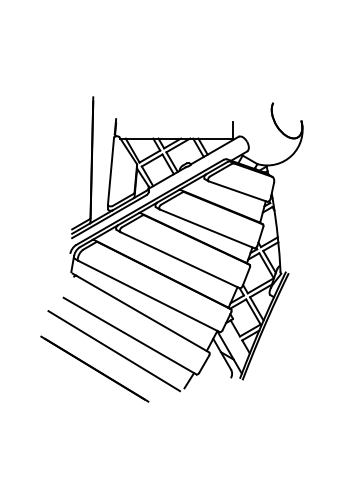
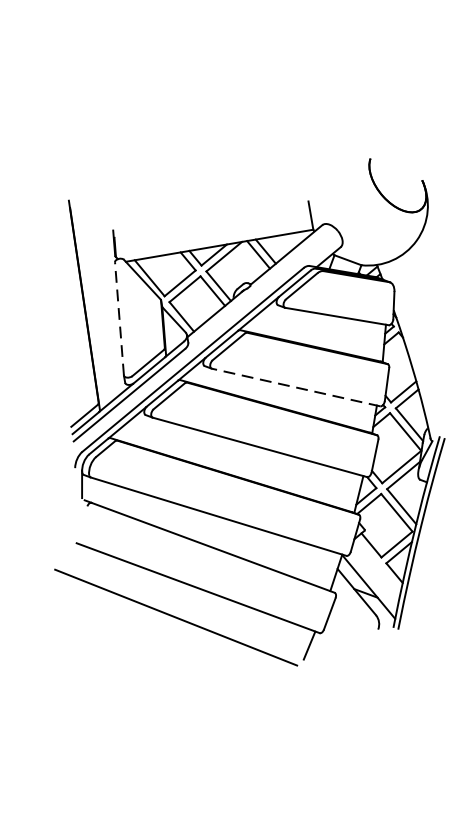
line: (111, 171) -> (120, 319), solid -> dashed
line: (206, 228) -> (294, 387), solid -> dashed
line: (94, 368) -> (148, 652), removed

